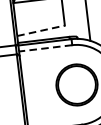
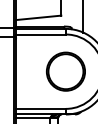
line: (40, 30) -> (38, 17), dashed -> solid
line: (46, 48) -> (41, 34), dashed -> solid

